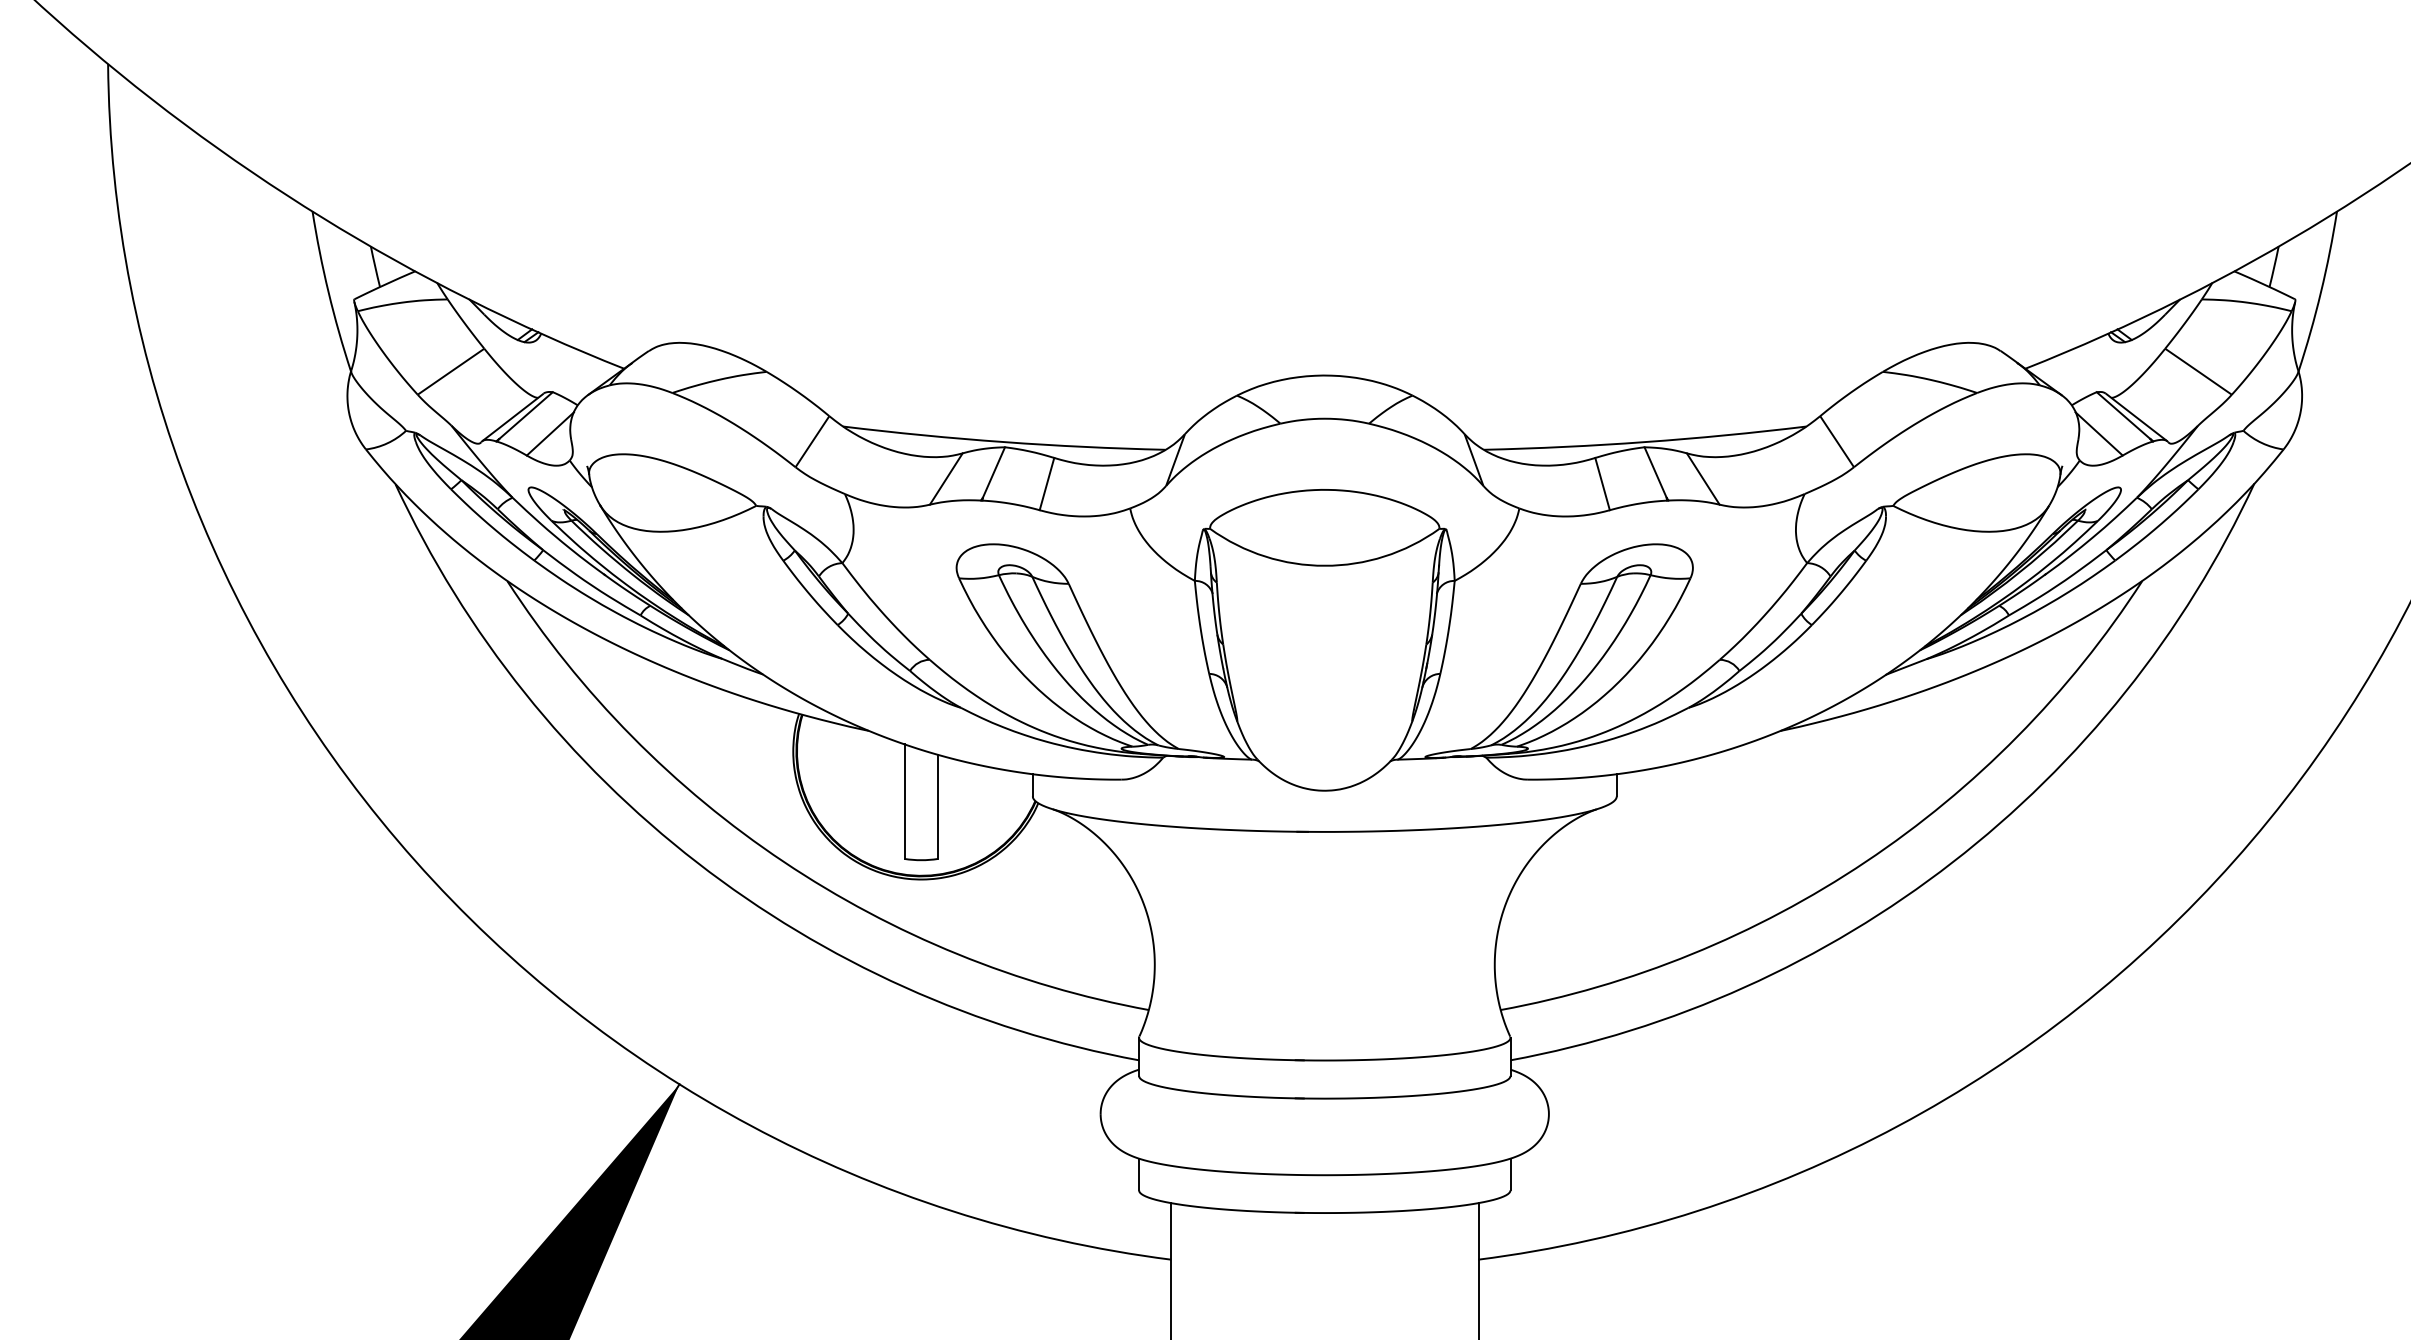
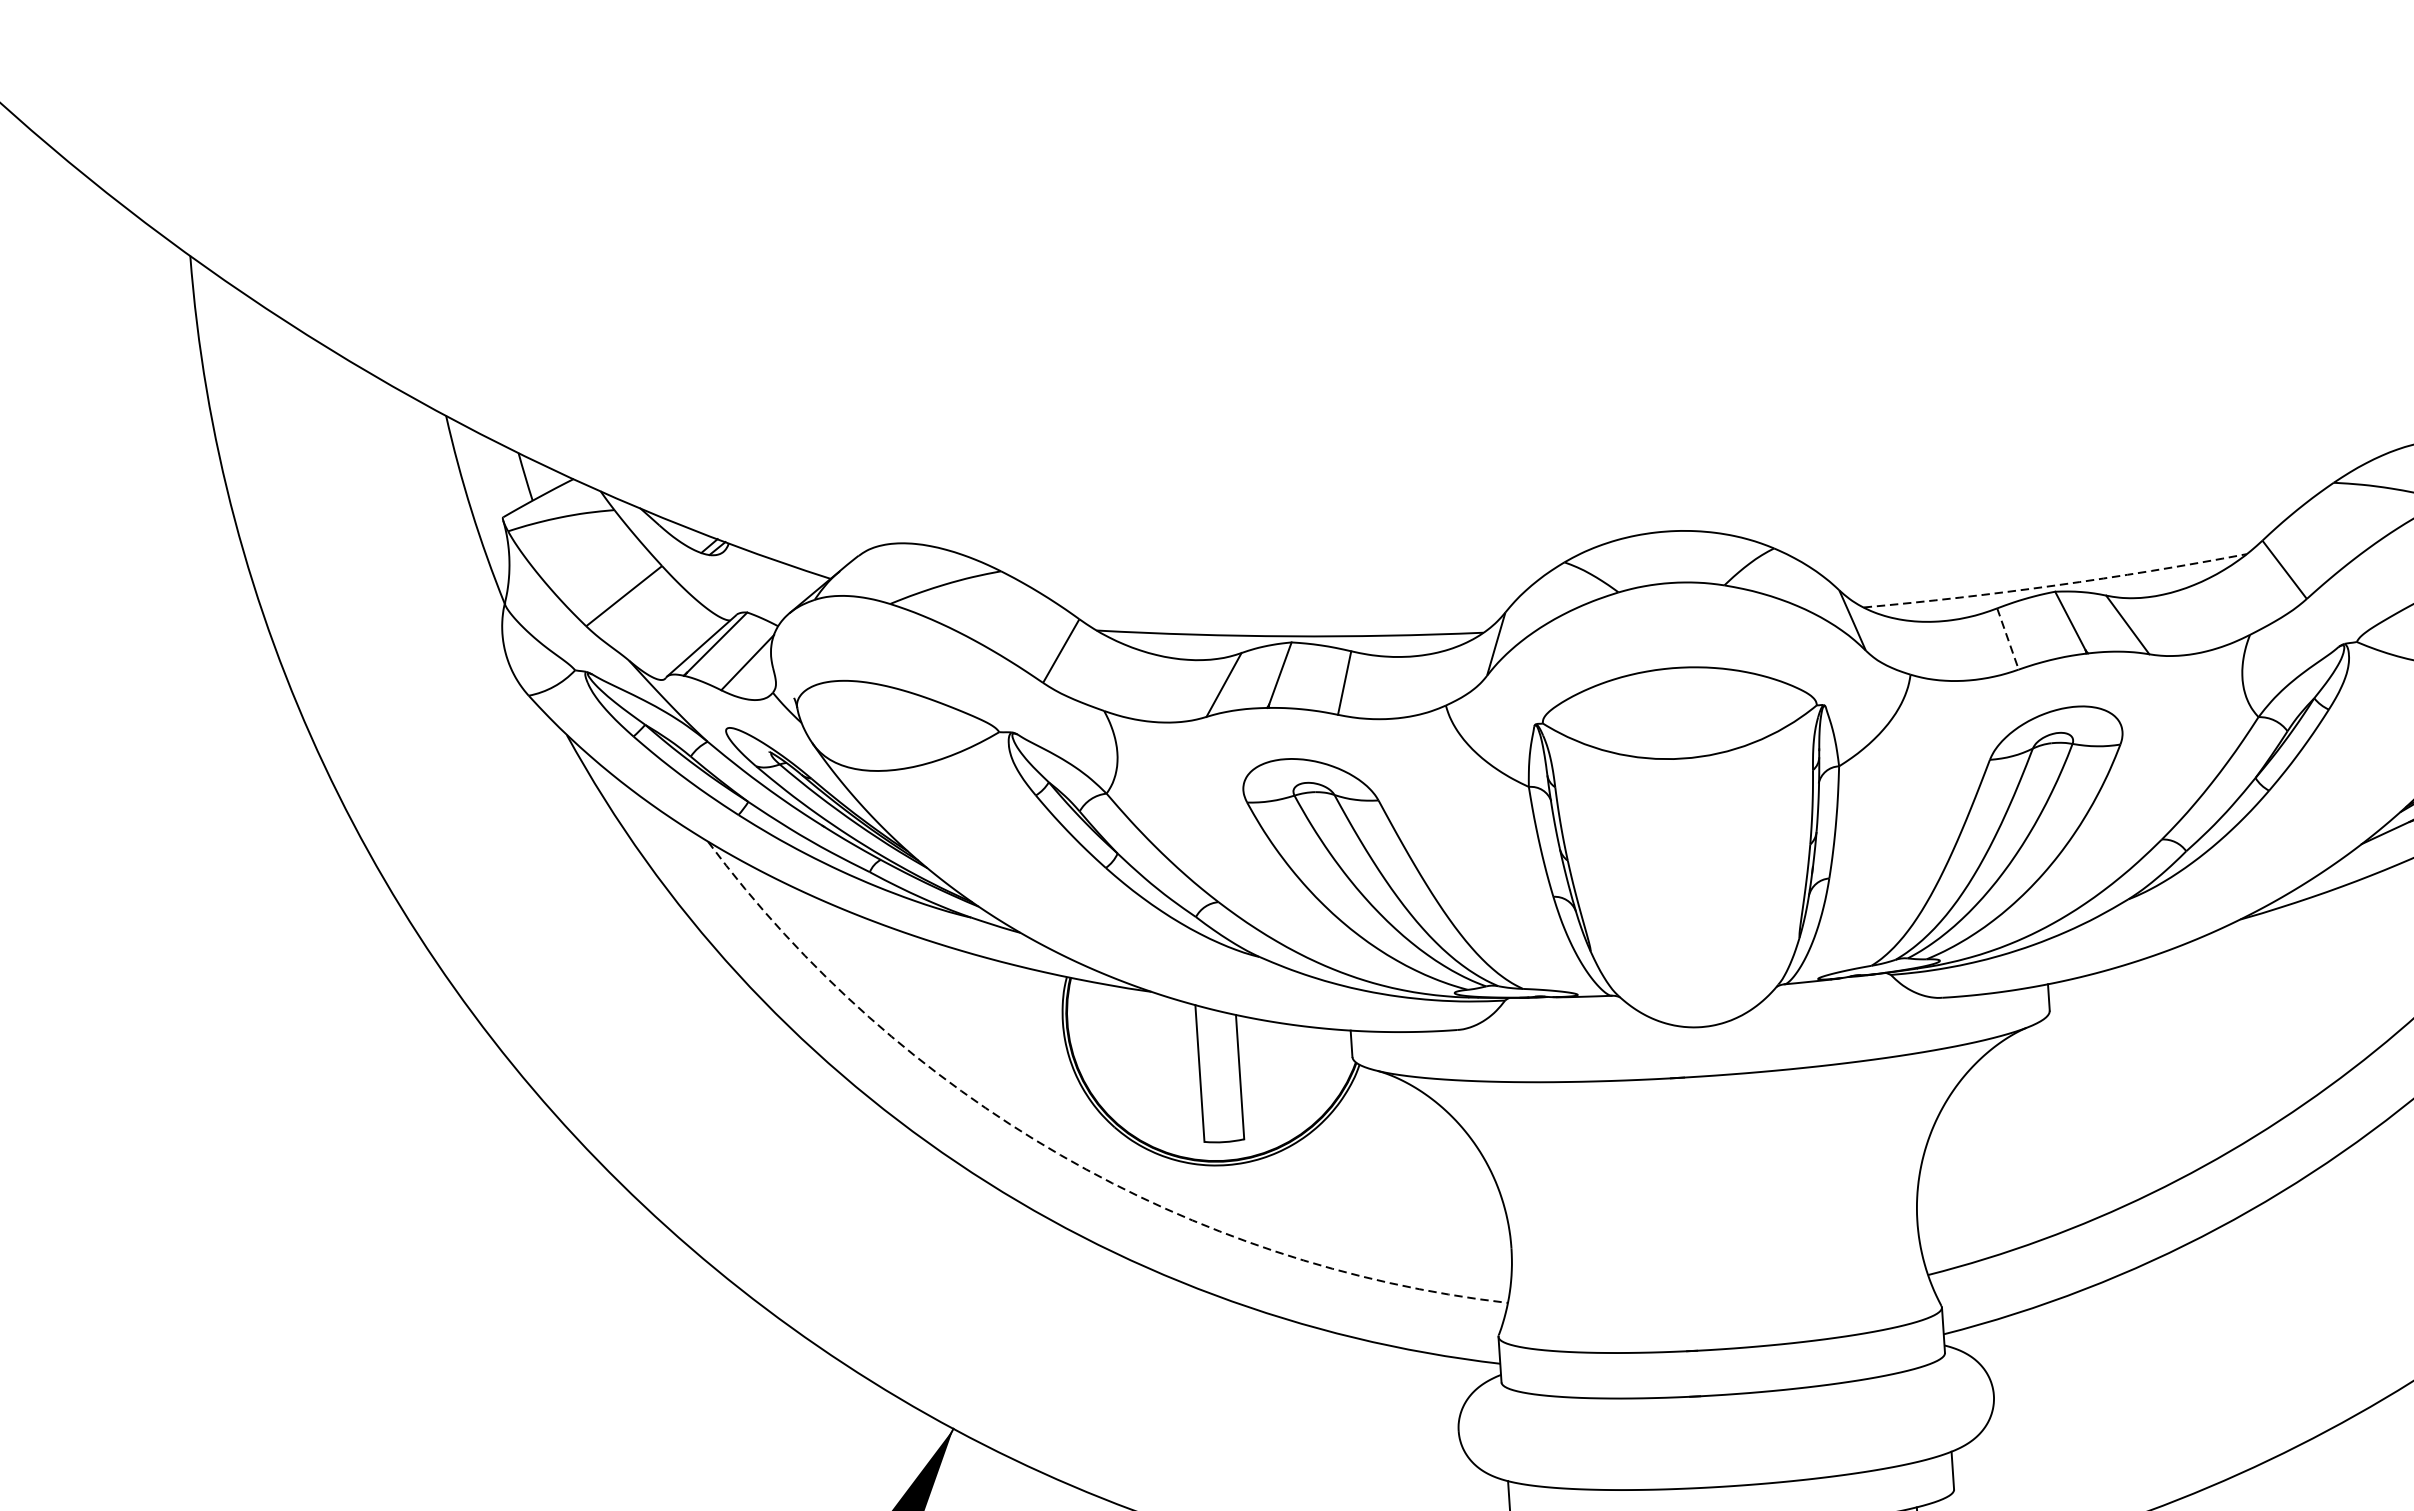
arc: (1645, 442) -> (2055, 585), solid -> dashed
line: (1602, 484) -> (2007, 639), solid -> dashed
arc: (783, 861) -> (1059, 1154), solid -> dashed

